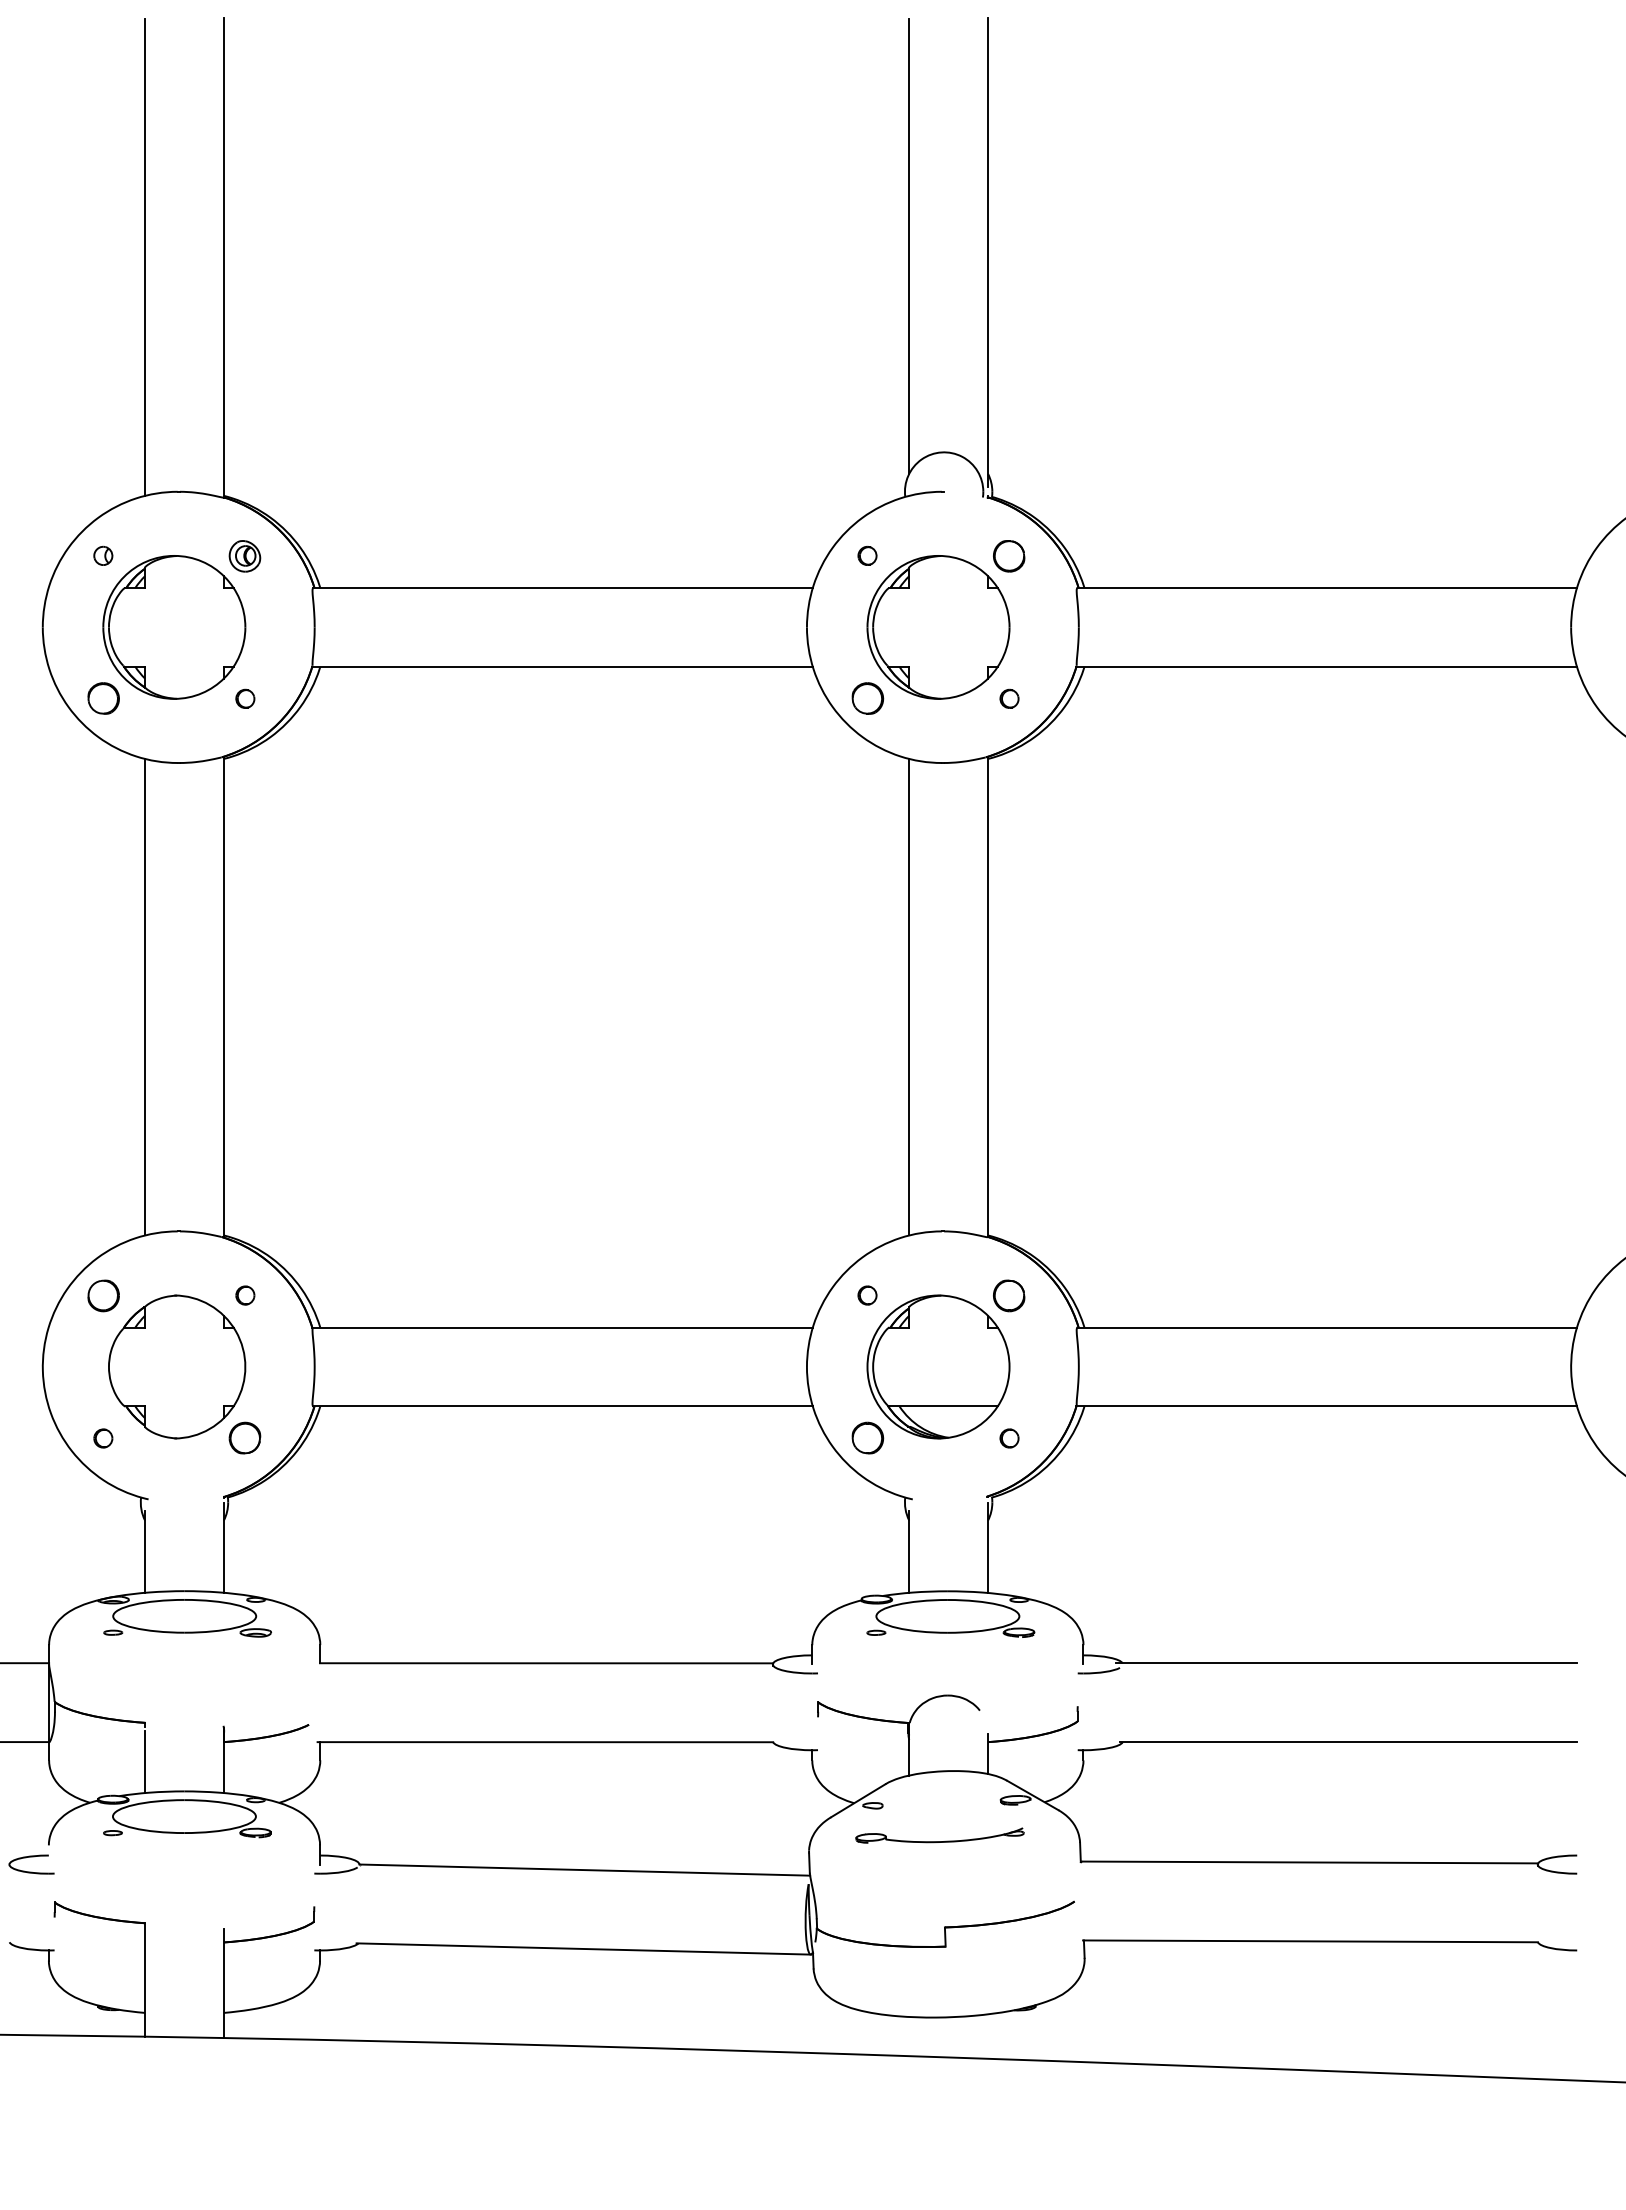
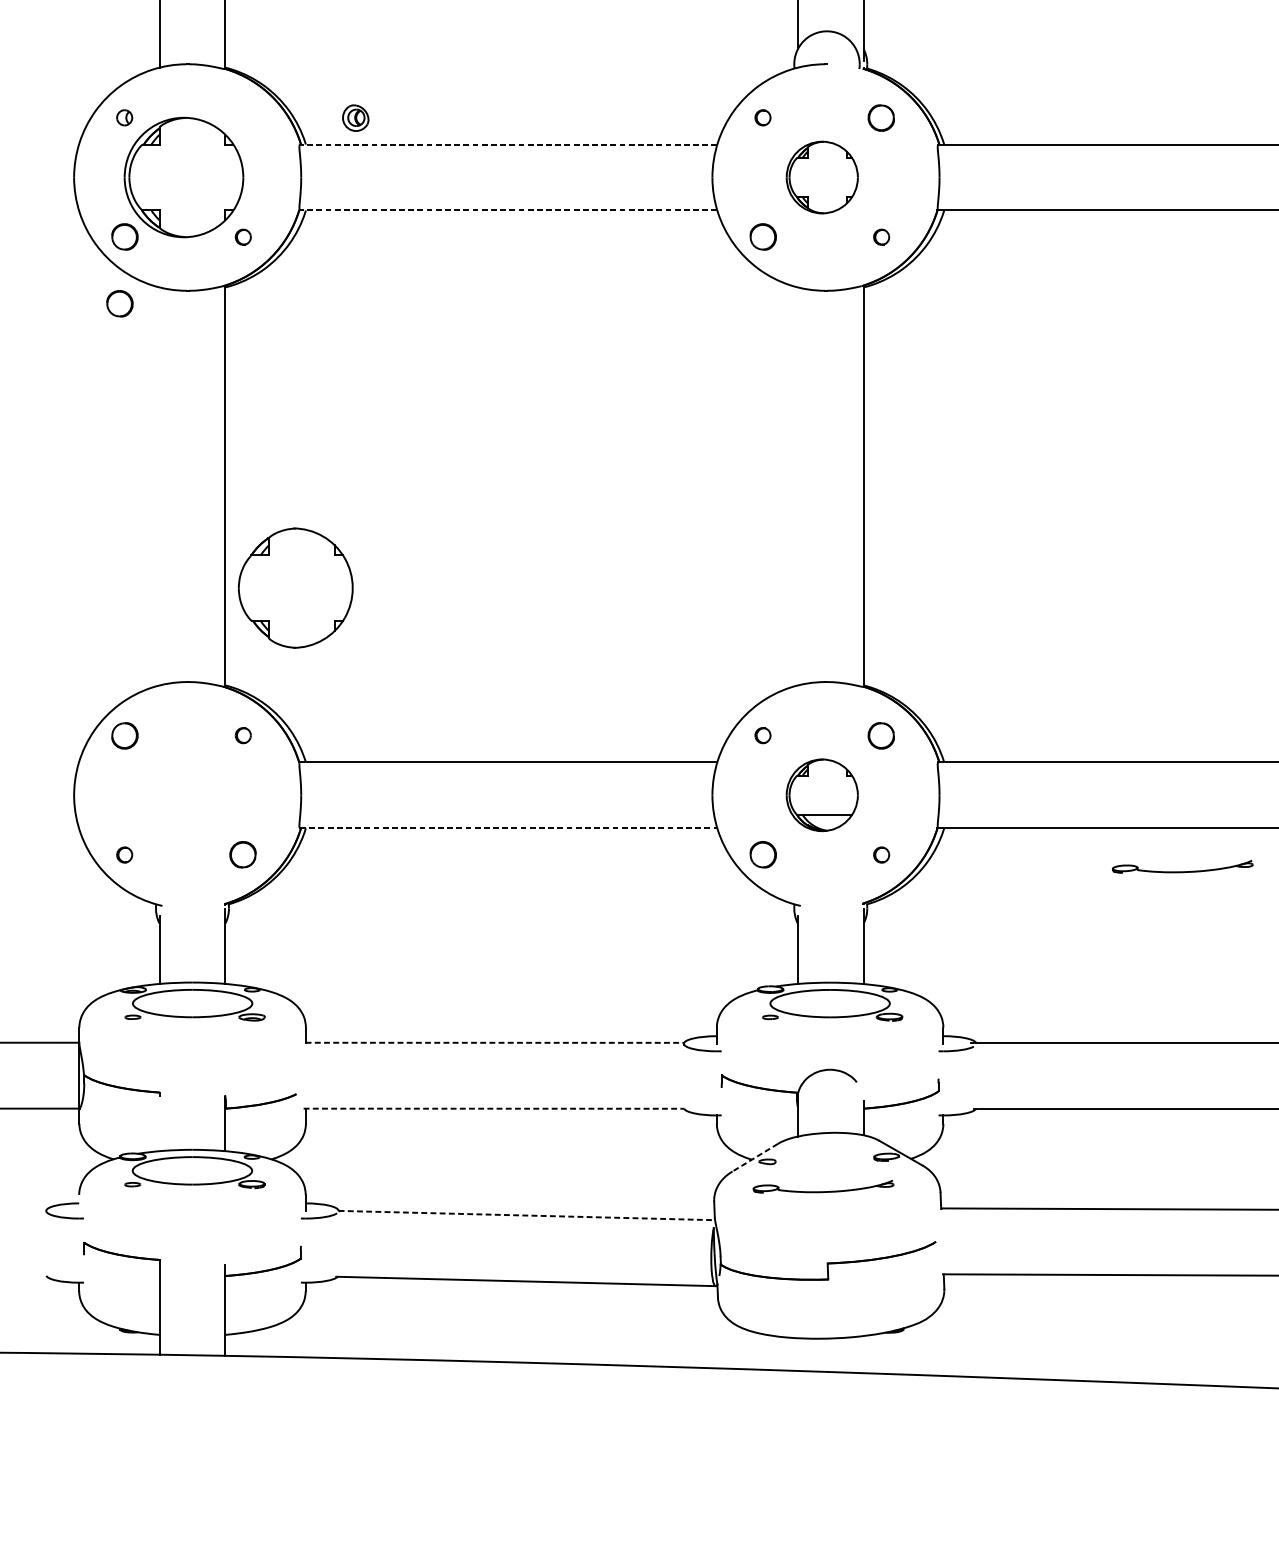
part: (244, 556) -> (355, 118), moved
line: (563, 587) -> (509, 144), solid -> dashed
part: (938, 627) -> (822, 177), size x0.6
line: (562, 666) -> (508, 210), solid -> dashed
part: (97, 778) -> (119, 303), added
line: (145, 996) -> (159, 485), removed
line: (909, 996) -> (798, 485), removed
part: (177, 1366) -> (296, 587), moved
part: (938, 1366) -> (822, 794), size x0.6
line: (563, 1406) -> (509, 828), solid -> dashed
part: (1369, 1452) -> (1182, 866), added
line: (546, 1663) -> (494, 1042), solid -> dashed
line: (545, 1742) -> (494, 1108), solid -> dashed
line: (145, 1761) -> (159, 1124), removed
line: (858, 1800) -> (755, 1157), solid -> dashed
line: (585, 1870) -> (527, 1215), solid -> dashed

